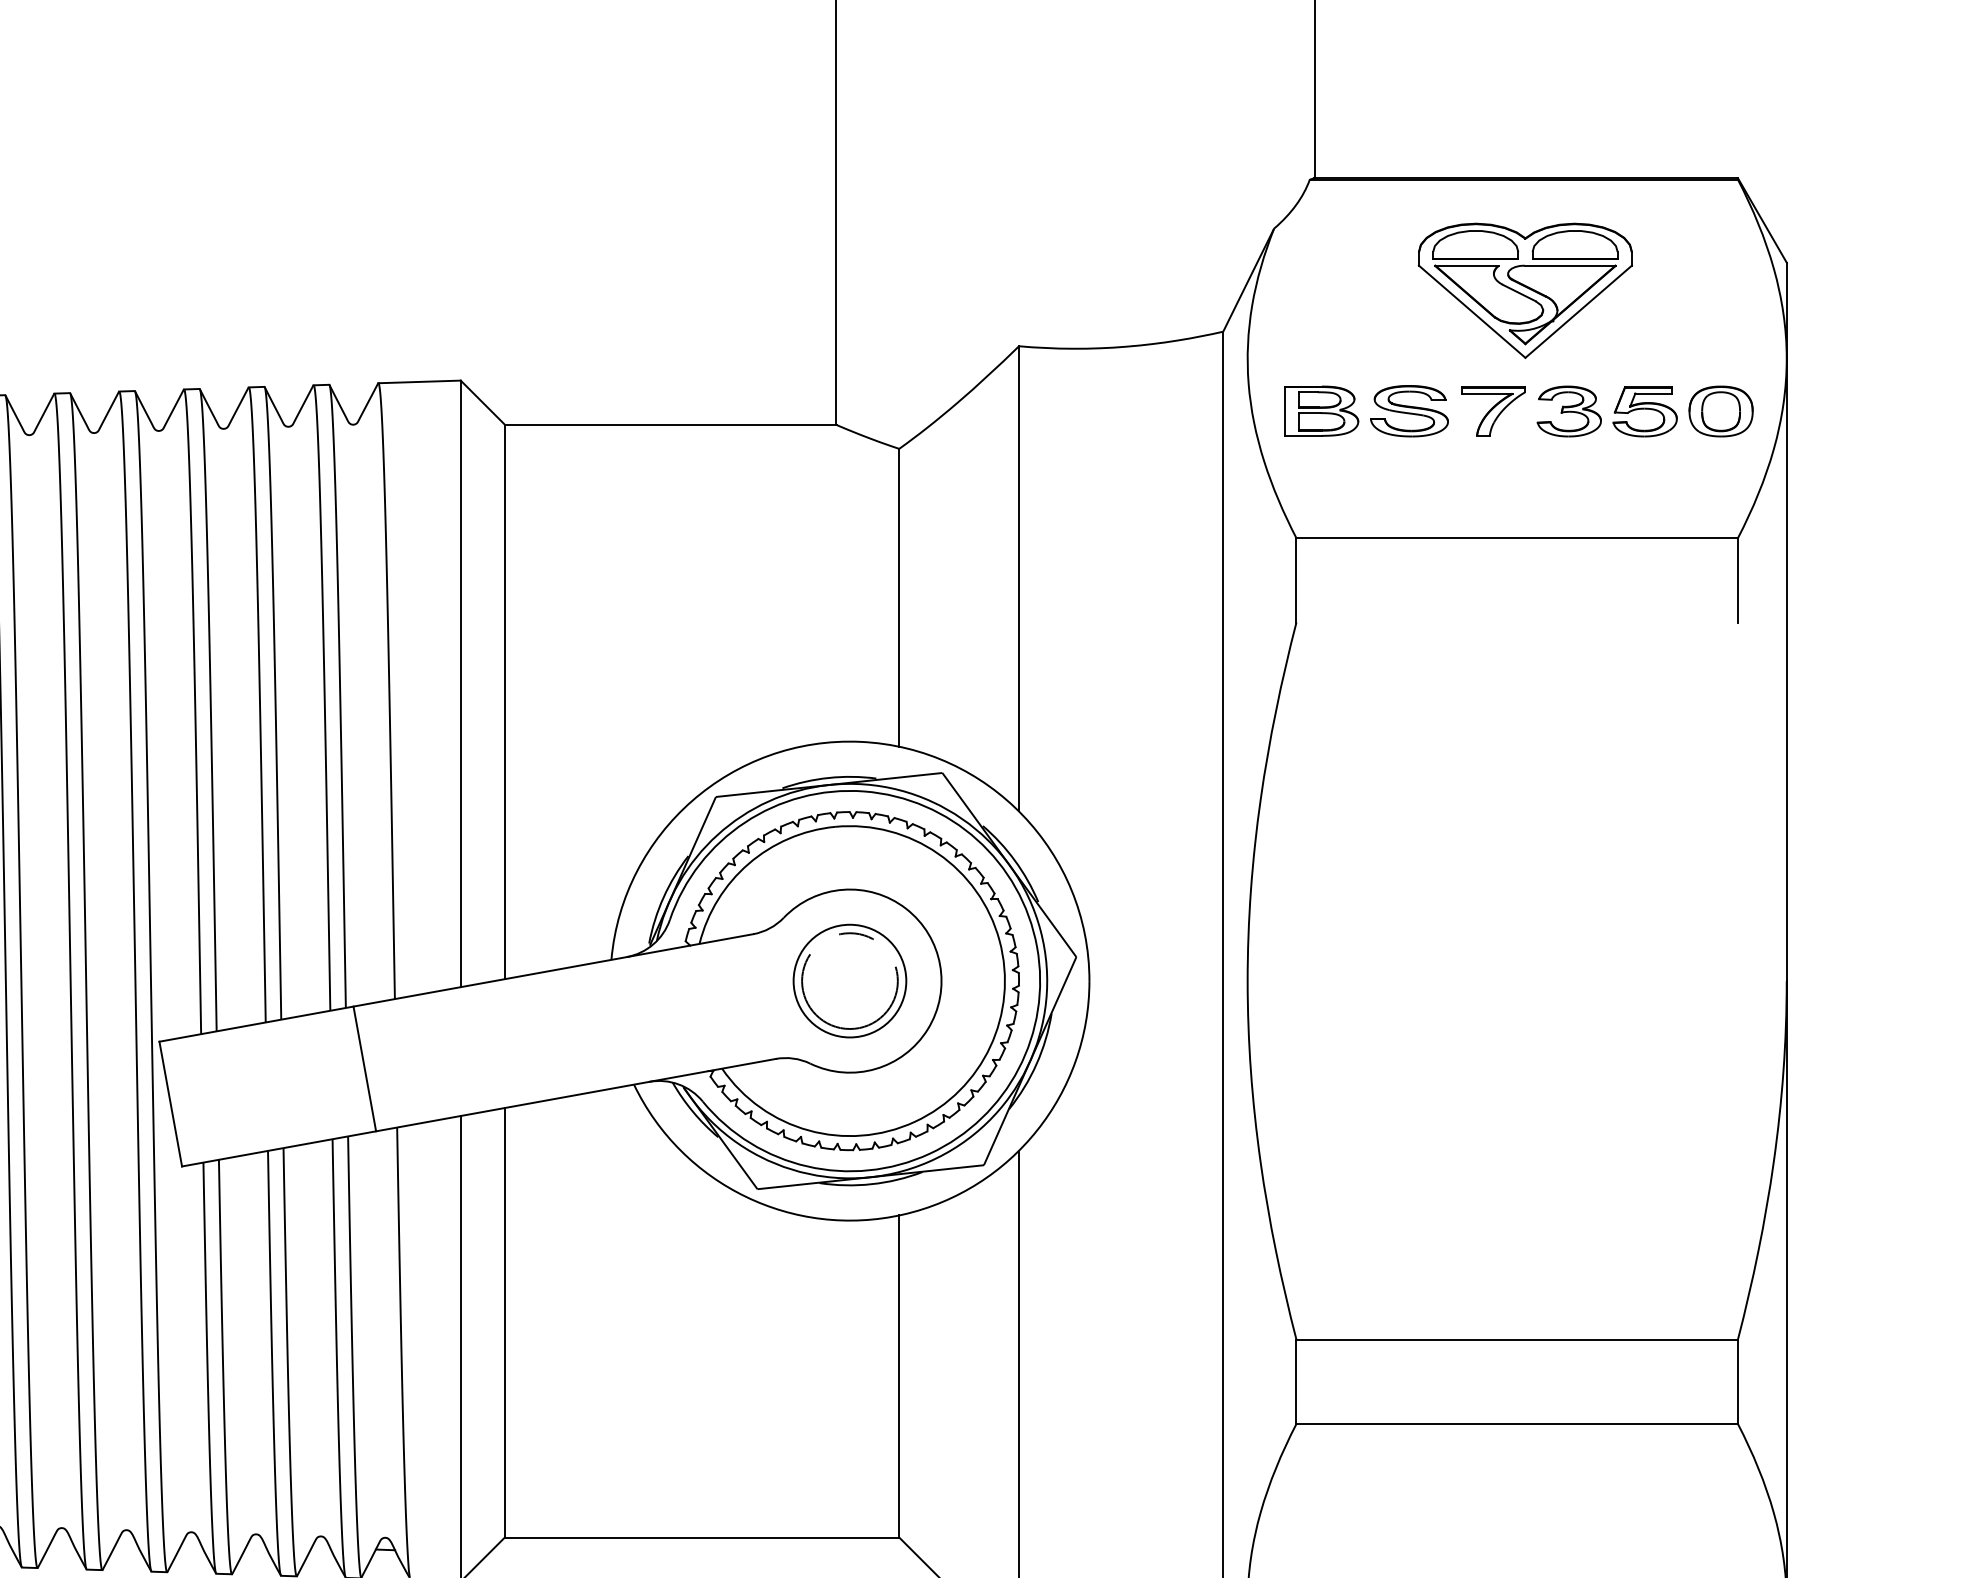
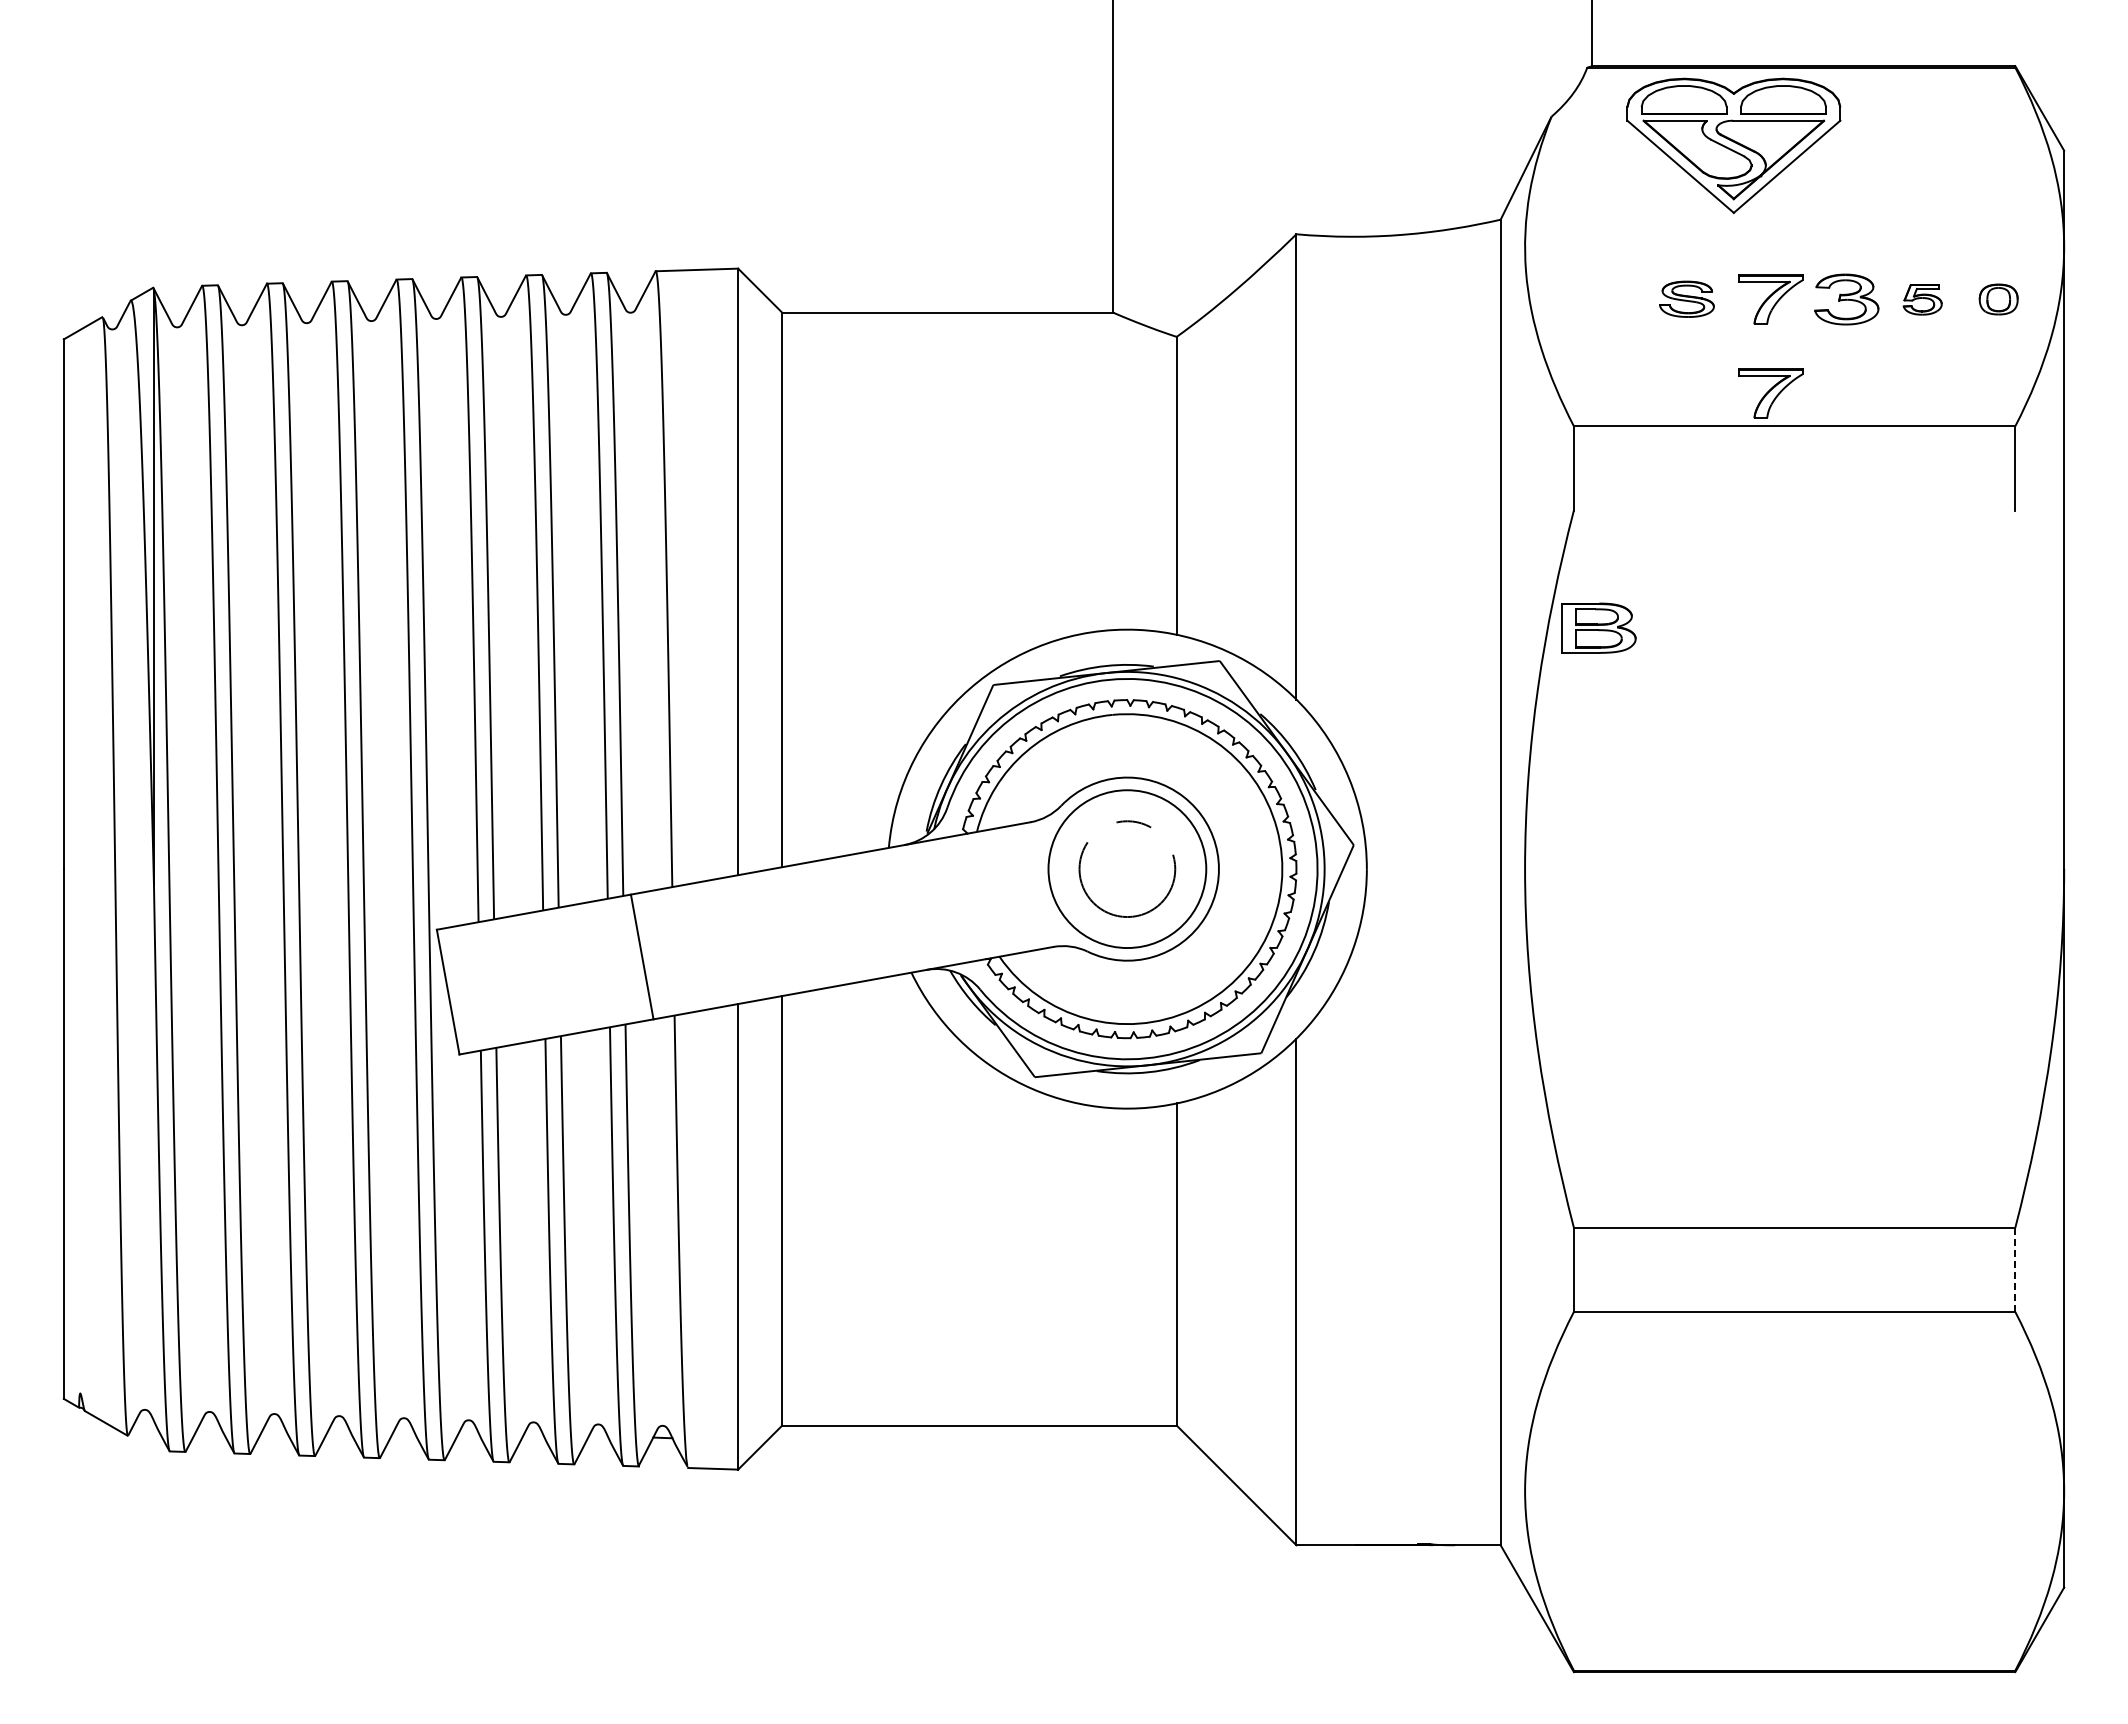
part: (1525, 290) -> (1733, 145), moved
part: (1321, 410) -> (1598, 627), moved
part: (1409, 411) -> (1686, 299), size x0.7
part: (1645, 411) -> (1922, 299), size x0.6
part: (1721, 411) -> (1998, 299), size x0.6
part: (1493, 505) -> (1770, 393), added
circle: (850, 980) -> (1127, 868), size x1.4
line: (1738, 1381) -> (2015, 1269), solid -> dashed

